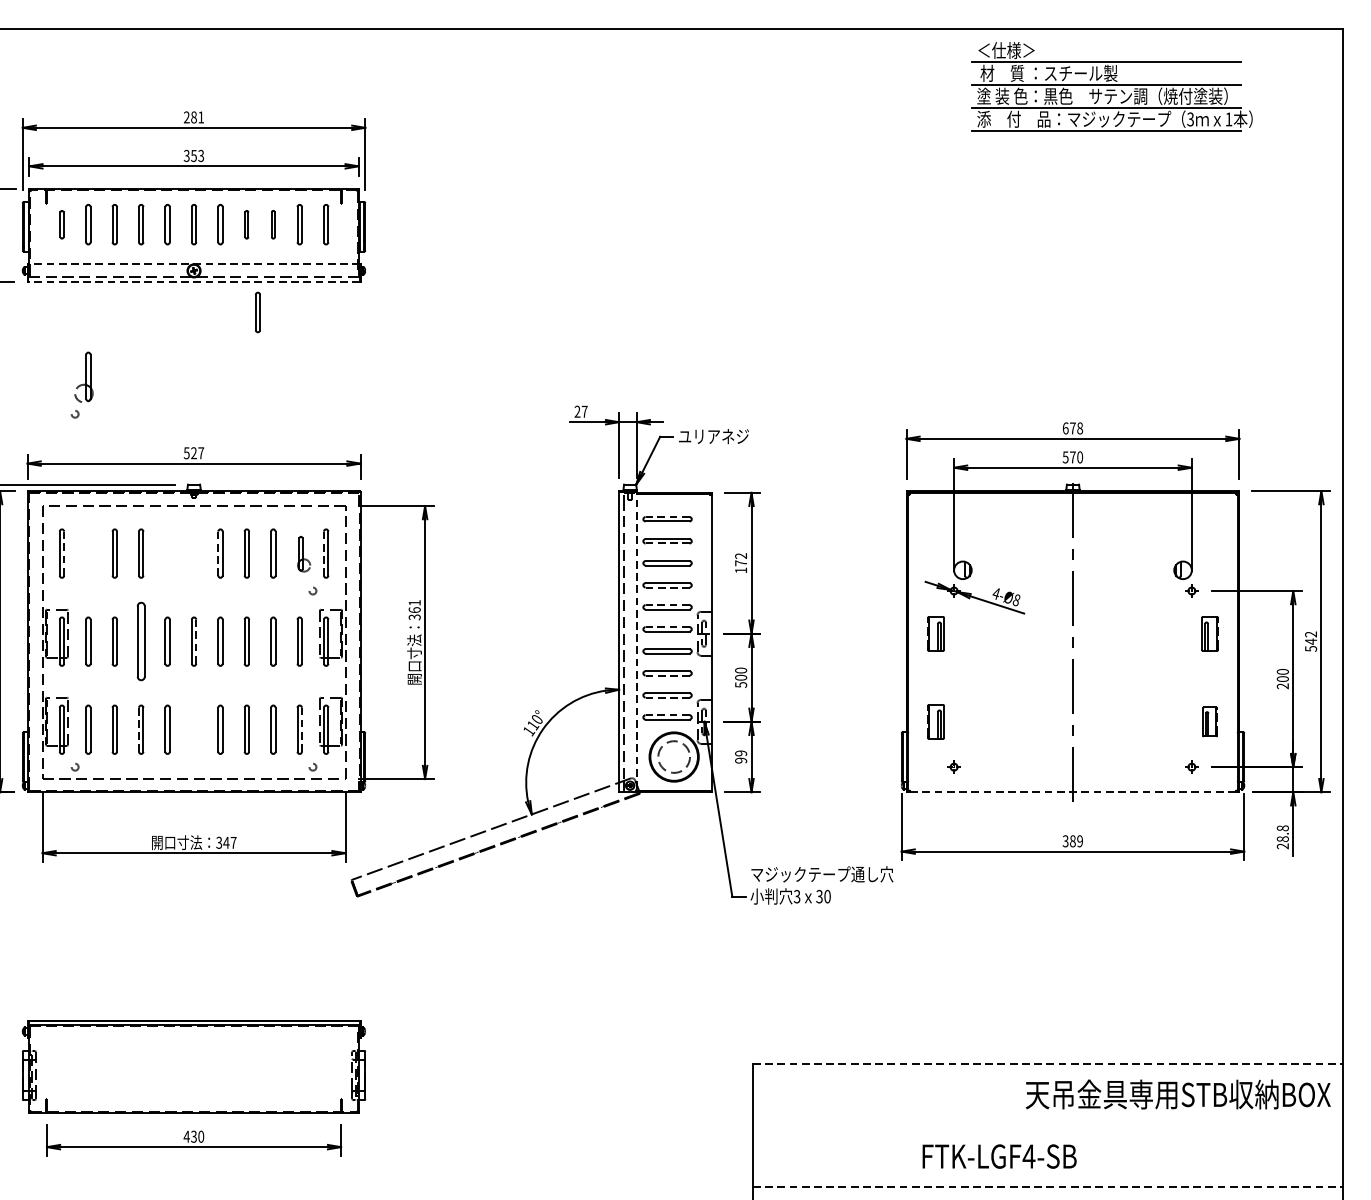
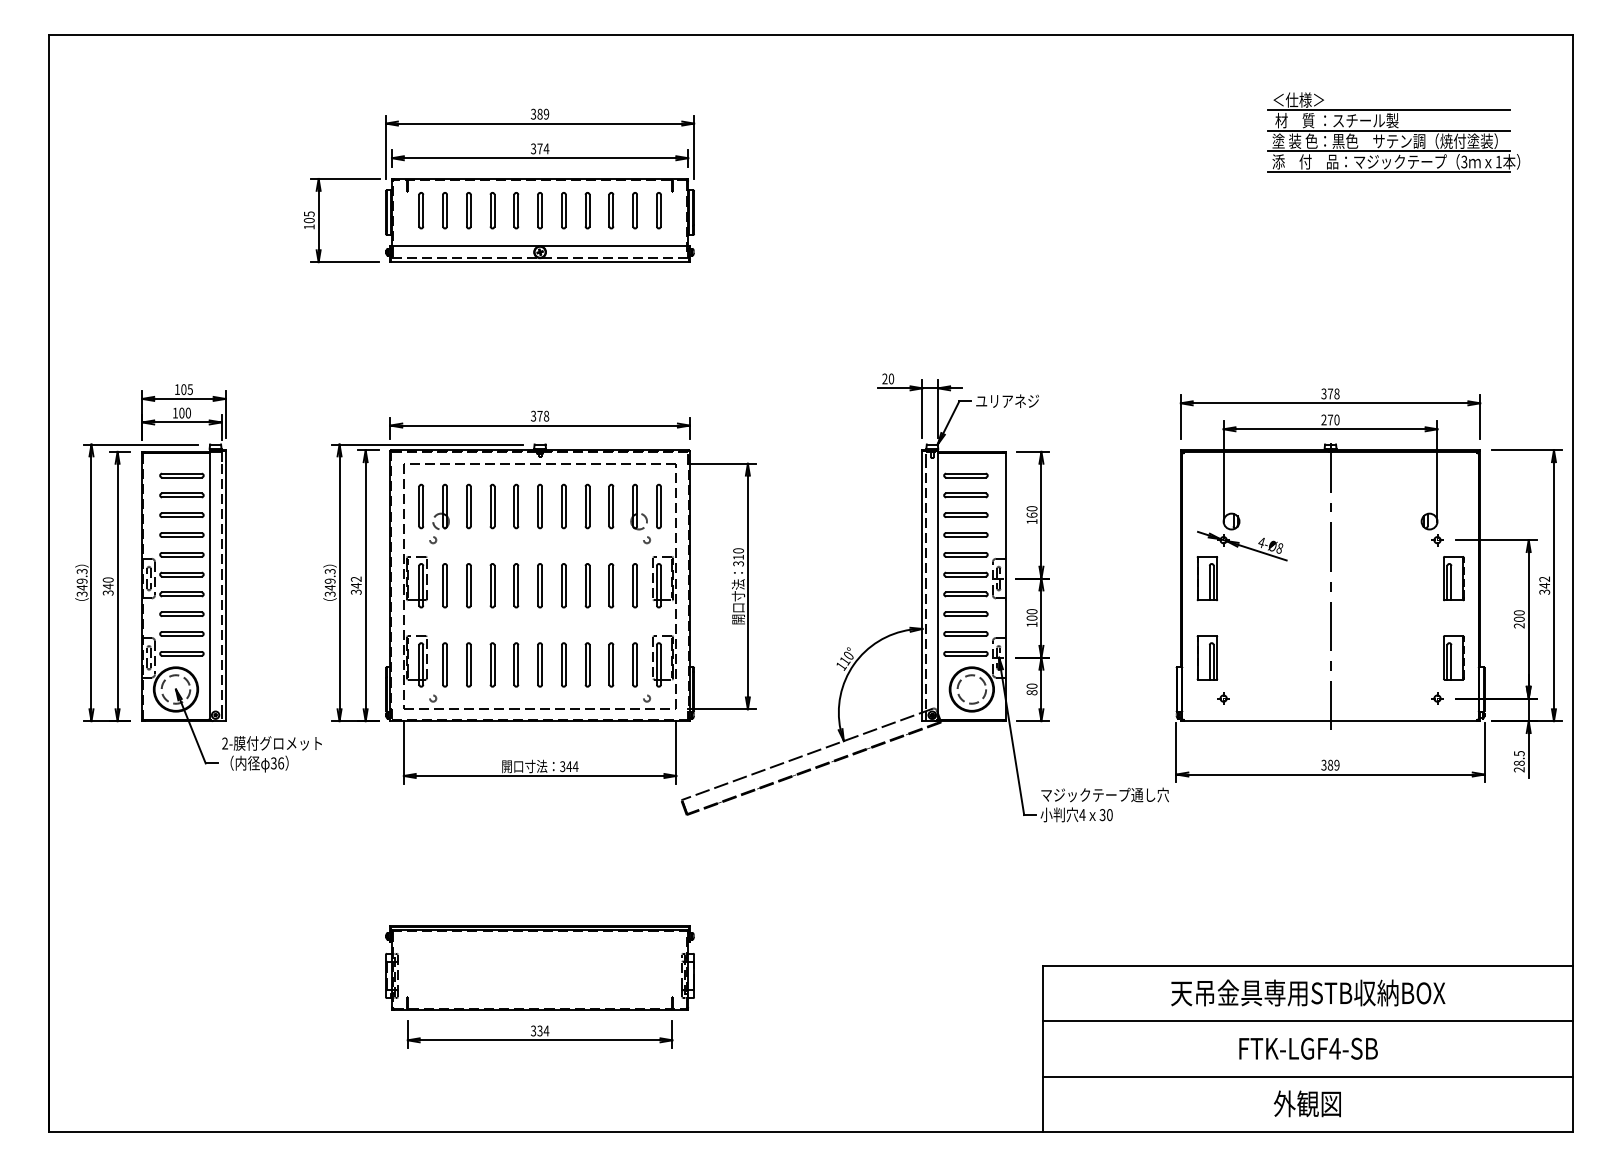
part: (1111, 86) -> (1393, 132), moved
text: (194, 116) -> (540, 113), 281 -> 389
text: (197, 155) -> (543, 148), 353 -> 374
part: (62, 224) -> (421, 210), size x1.43
part: (246, 224) -> (587, 210), size x1.43
part: (273, 224) -> (611, 210), size x1.43
line: (193, 264) -> (539, 246), dashed -> solid
line: (193, 282) -> (539, 262), dashed -> solid
part: (257, 312) -> (597, 289), removed
part: (82, 384) -> (439, 513), moved
text: (584, 411) -> (891, 378), 27 -> 20
text: (1065, 427) -> (1323, 393), 678 -> 378
text: (194, 452) -> (540, 415), 527 -> 378
text: (1065, 456) -> (1323, 419), 570 -> 270
line: (667, 516) -> (965, 473), dashed -> solid
line: (667, 543) -> (965, 497), dashed -> solid
line: (64, 553) -> (423, 506), dashed -> solid
part: (167, 553) -> (516, 506), added
part: (193, 553) -> (539, 506), added
line: (217, 553) -> (561, 506), dashed -> solid
part: (303, 553) -> (638, 506), size x1.43
line: (323, 553) -> (656, 506), dashed -> solid
text: (740, 559) -> (1031, 511), 172 -> 160
line: (667, 588) -> (965, 537), dashed -> solid
line: (667, 604) -> (965, 552), dashed -> solid
text: (414, 605) -> (738, 553), 361 -> 310
line: (667, 626) -> (965, 572), dashed -> solid
part: (936, 633) -> (1207, 578), size x1.43
part: (1209, 633) -> (1453, 578), size x1.43
line: (637, 640) -> (938, 584), dashed -> solid
part: (141, 641) -> (492, 585), size x0.62
line: (196, 641) -> (542, 585), dashed -> solid
text: (1310, 648) -> (1544, 591), 542 -> 342
line: (667, 675) -> (965, 616), dashed -> solid
text: (740, 684) -> (1031, 624), 500 -> 100
line: (667, 698) -> (965, 636), dashed -> solid
line: (667, 714) -> (965, 651), dashed -> solid
part: (936, 721) -> (1207, 657), size x1.43
part: (1209, 721) -> (1453, 657), size x1.67
line: (138, 729) -> (490, 664), dashed -> solid
part: (193, 729) -> (539, 664), added
line: (302, 729) -> (637, 664), dashed -> solid
text: (740, 757) -> (1031, 689), 99 -> 80
line: (1072, 792) -> (1330, 721), dashed -> solid
text: (1281, 828) -> (1518, 753), 28.8 -> 28.5
text: (233, 842) -> (575, 766), 347 -> 344
text: (797, 897) -> (1082, 815), 3 -> 4
line: (1048, 1063) -> (1308, 965), dashed -> solid
text: (1178, 1093) -> (1308, 992), moved
line: (1047, 1126) -> (1307, 1021), added
text: (193, 1136) -> (539, 1030), 430 -> 334
text: (999, 1156) -> (1308, 1048), moved
line: (1048, 1187) -> (1308, 1076), dashed -> solid

